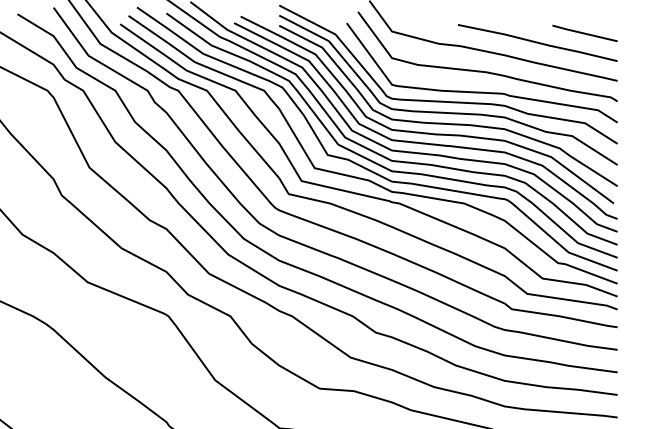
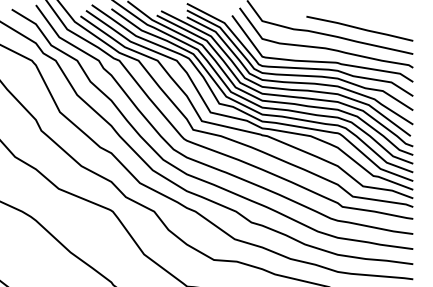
line: (585, 33) -> (391, 22), removed

